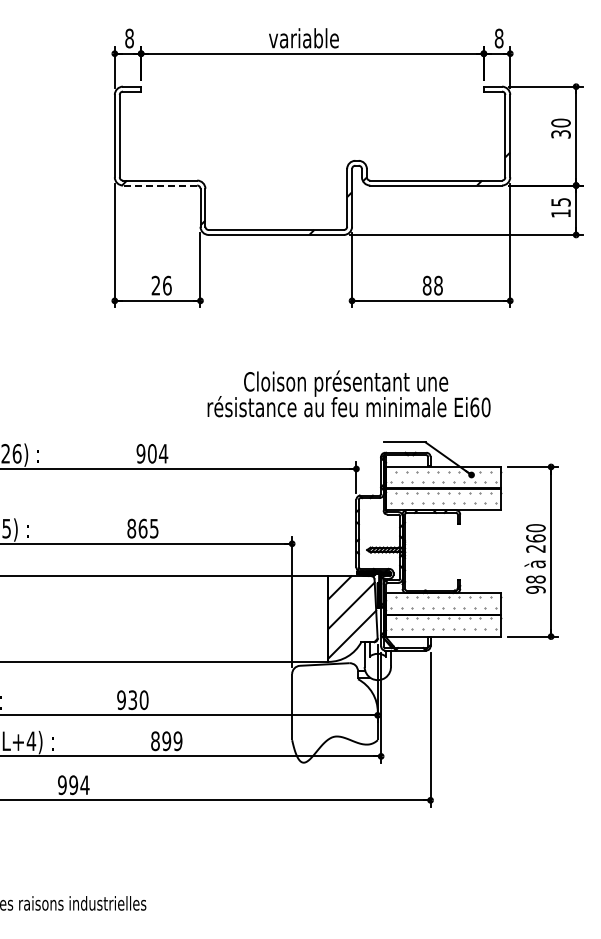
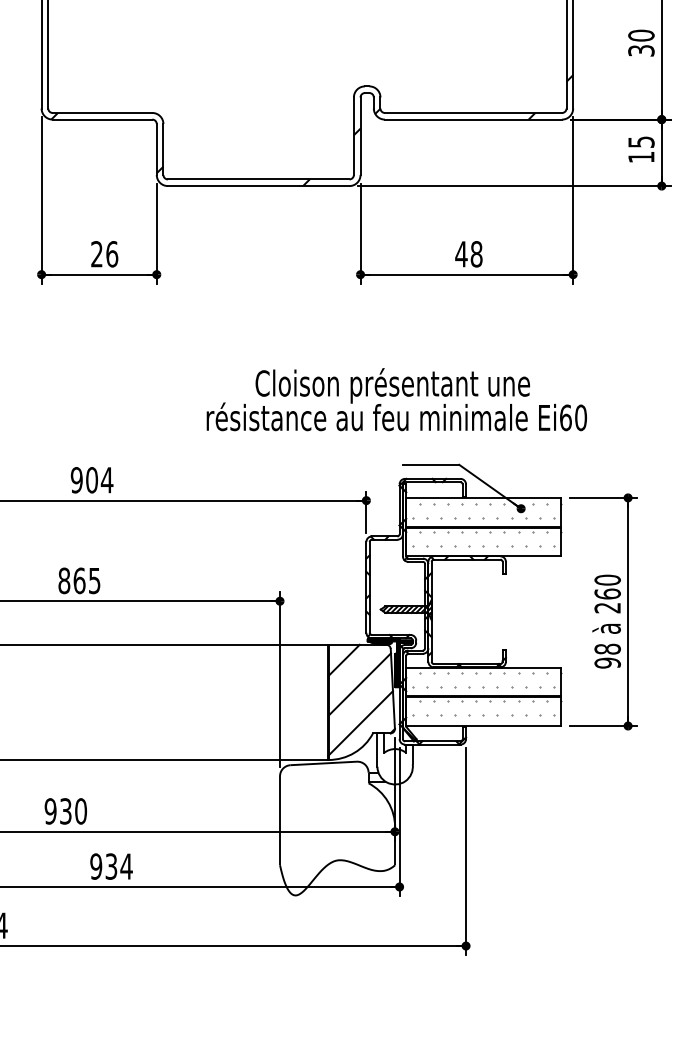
line: (159, 185) -> (101, 119), dashed -> solid
text: (426, 285) -> (460, 253), 88 -> 48
text: (348, 393) -> (396, 399), moved
text: (166, 741) -> (111, 866), 899 -> 934

